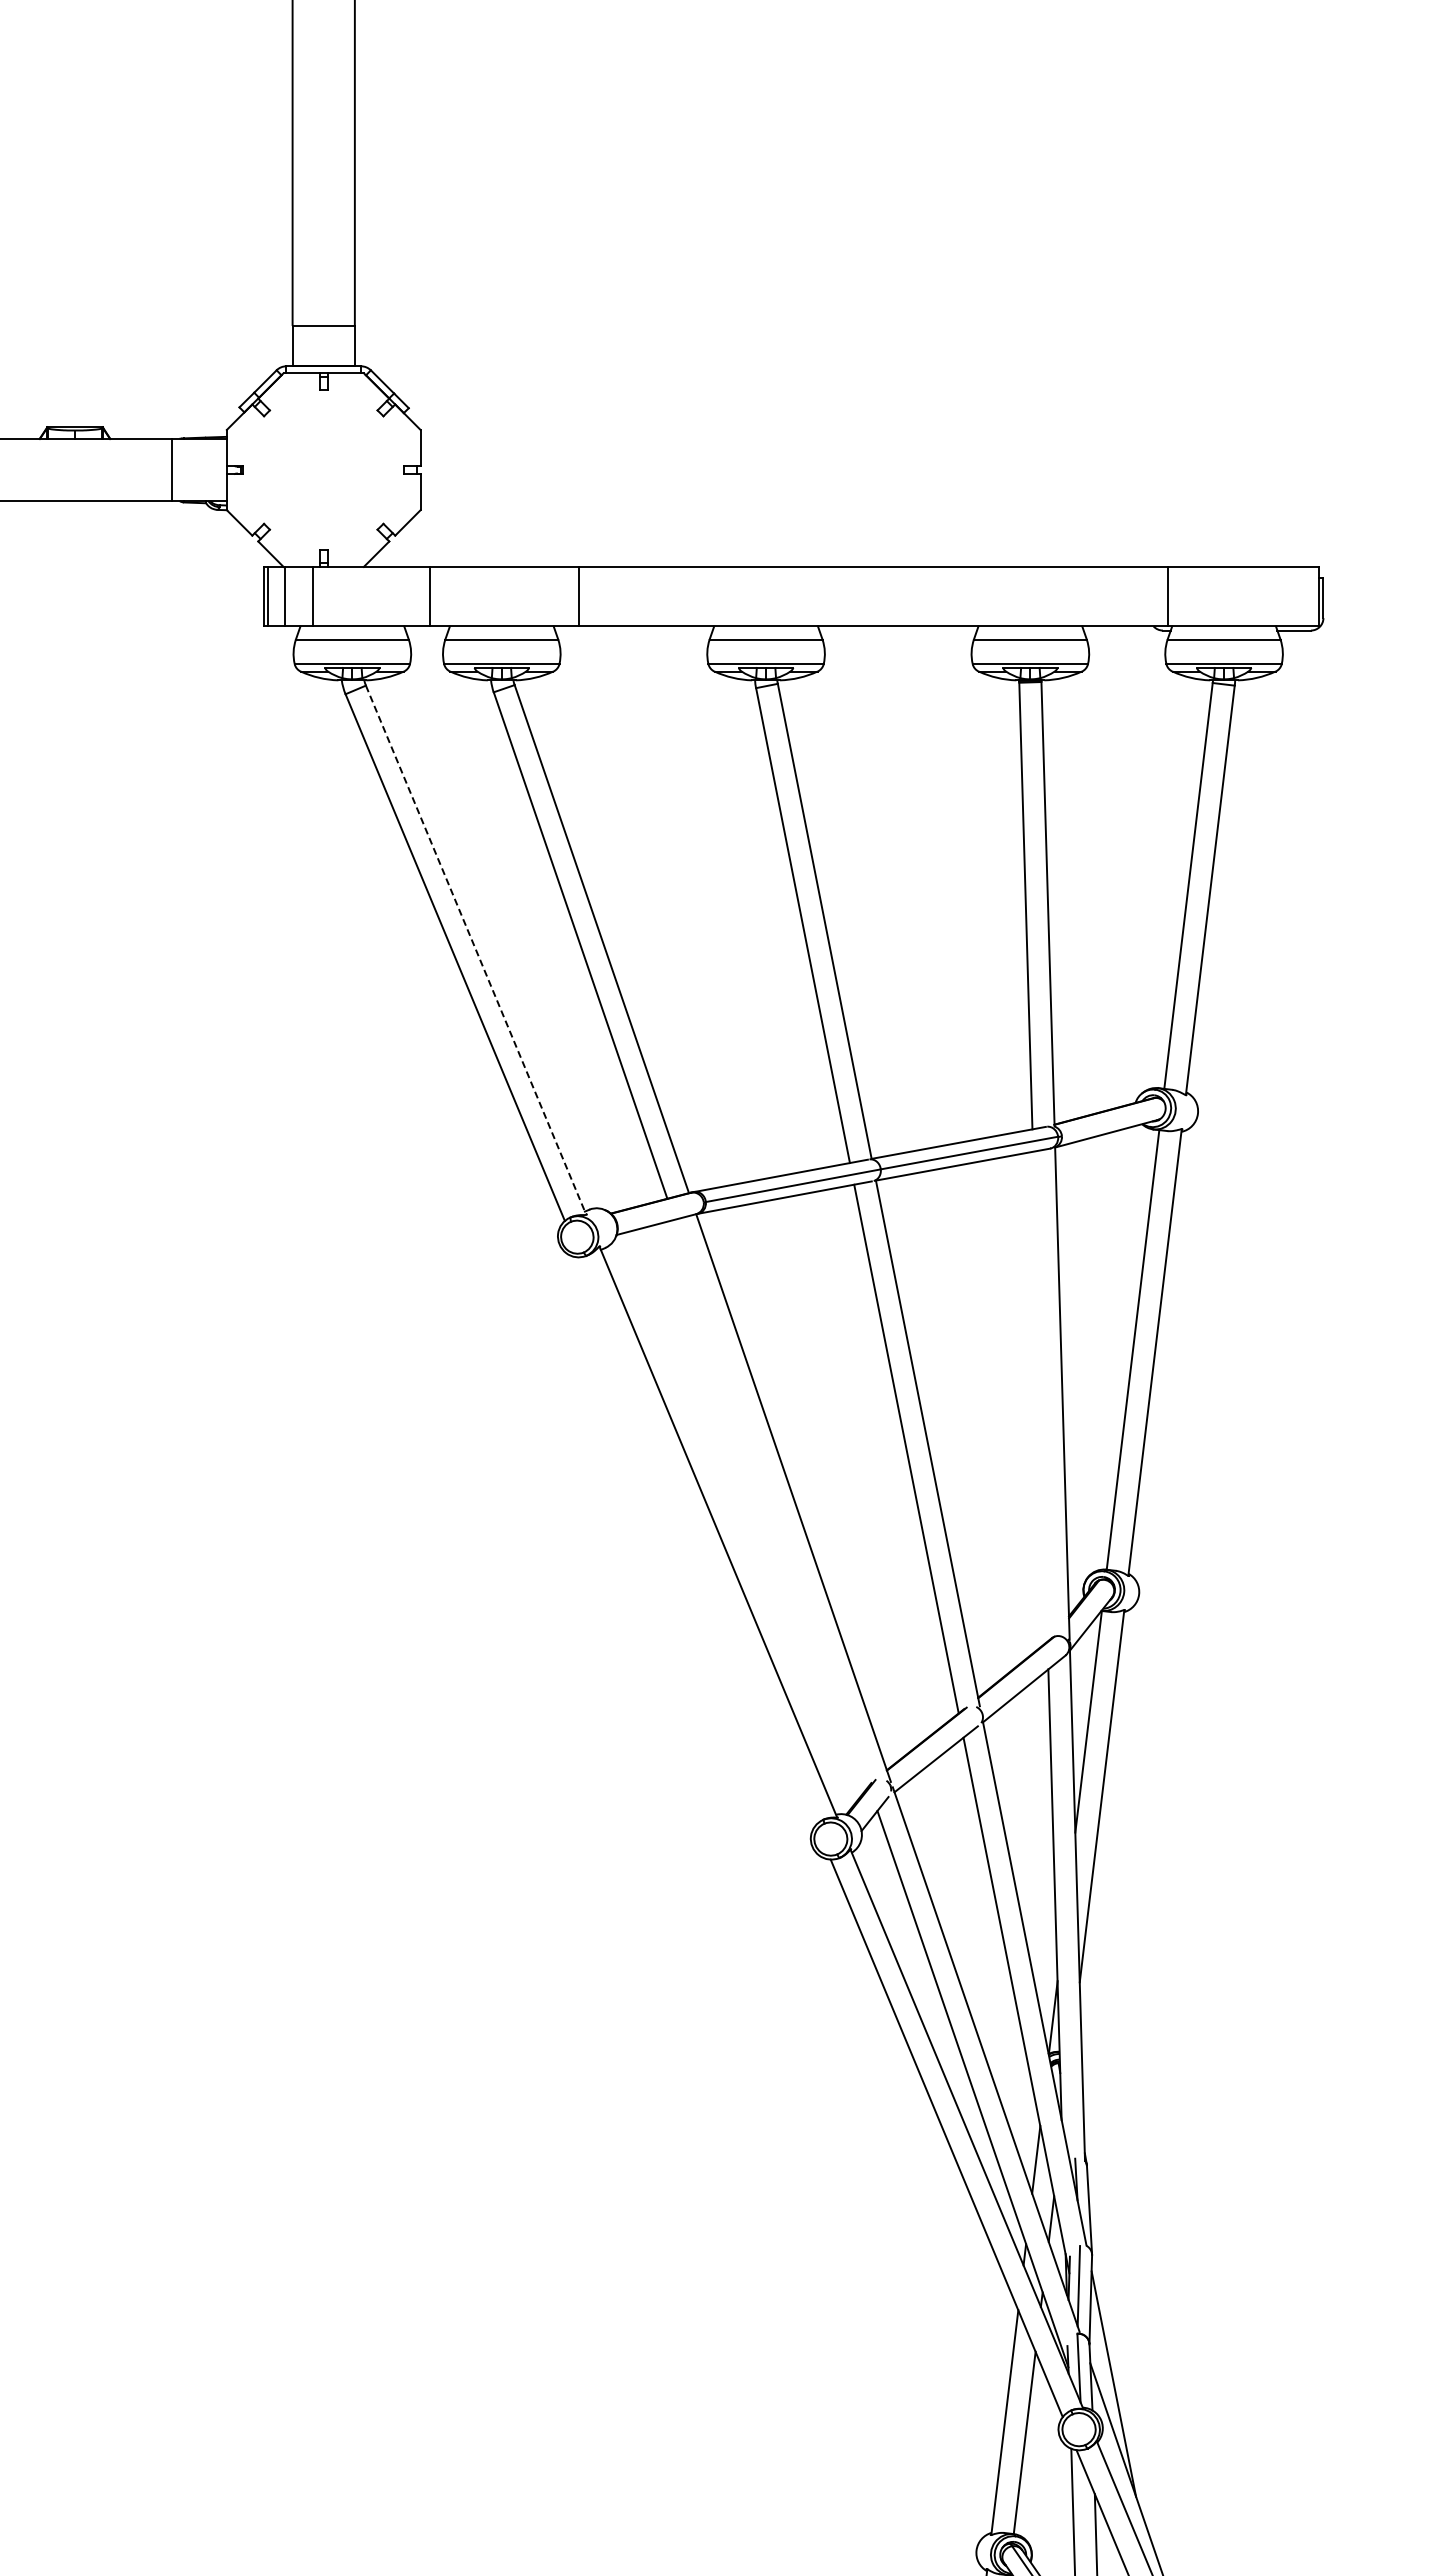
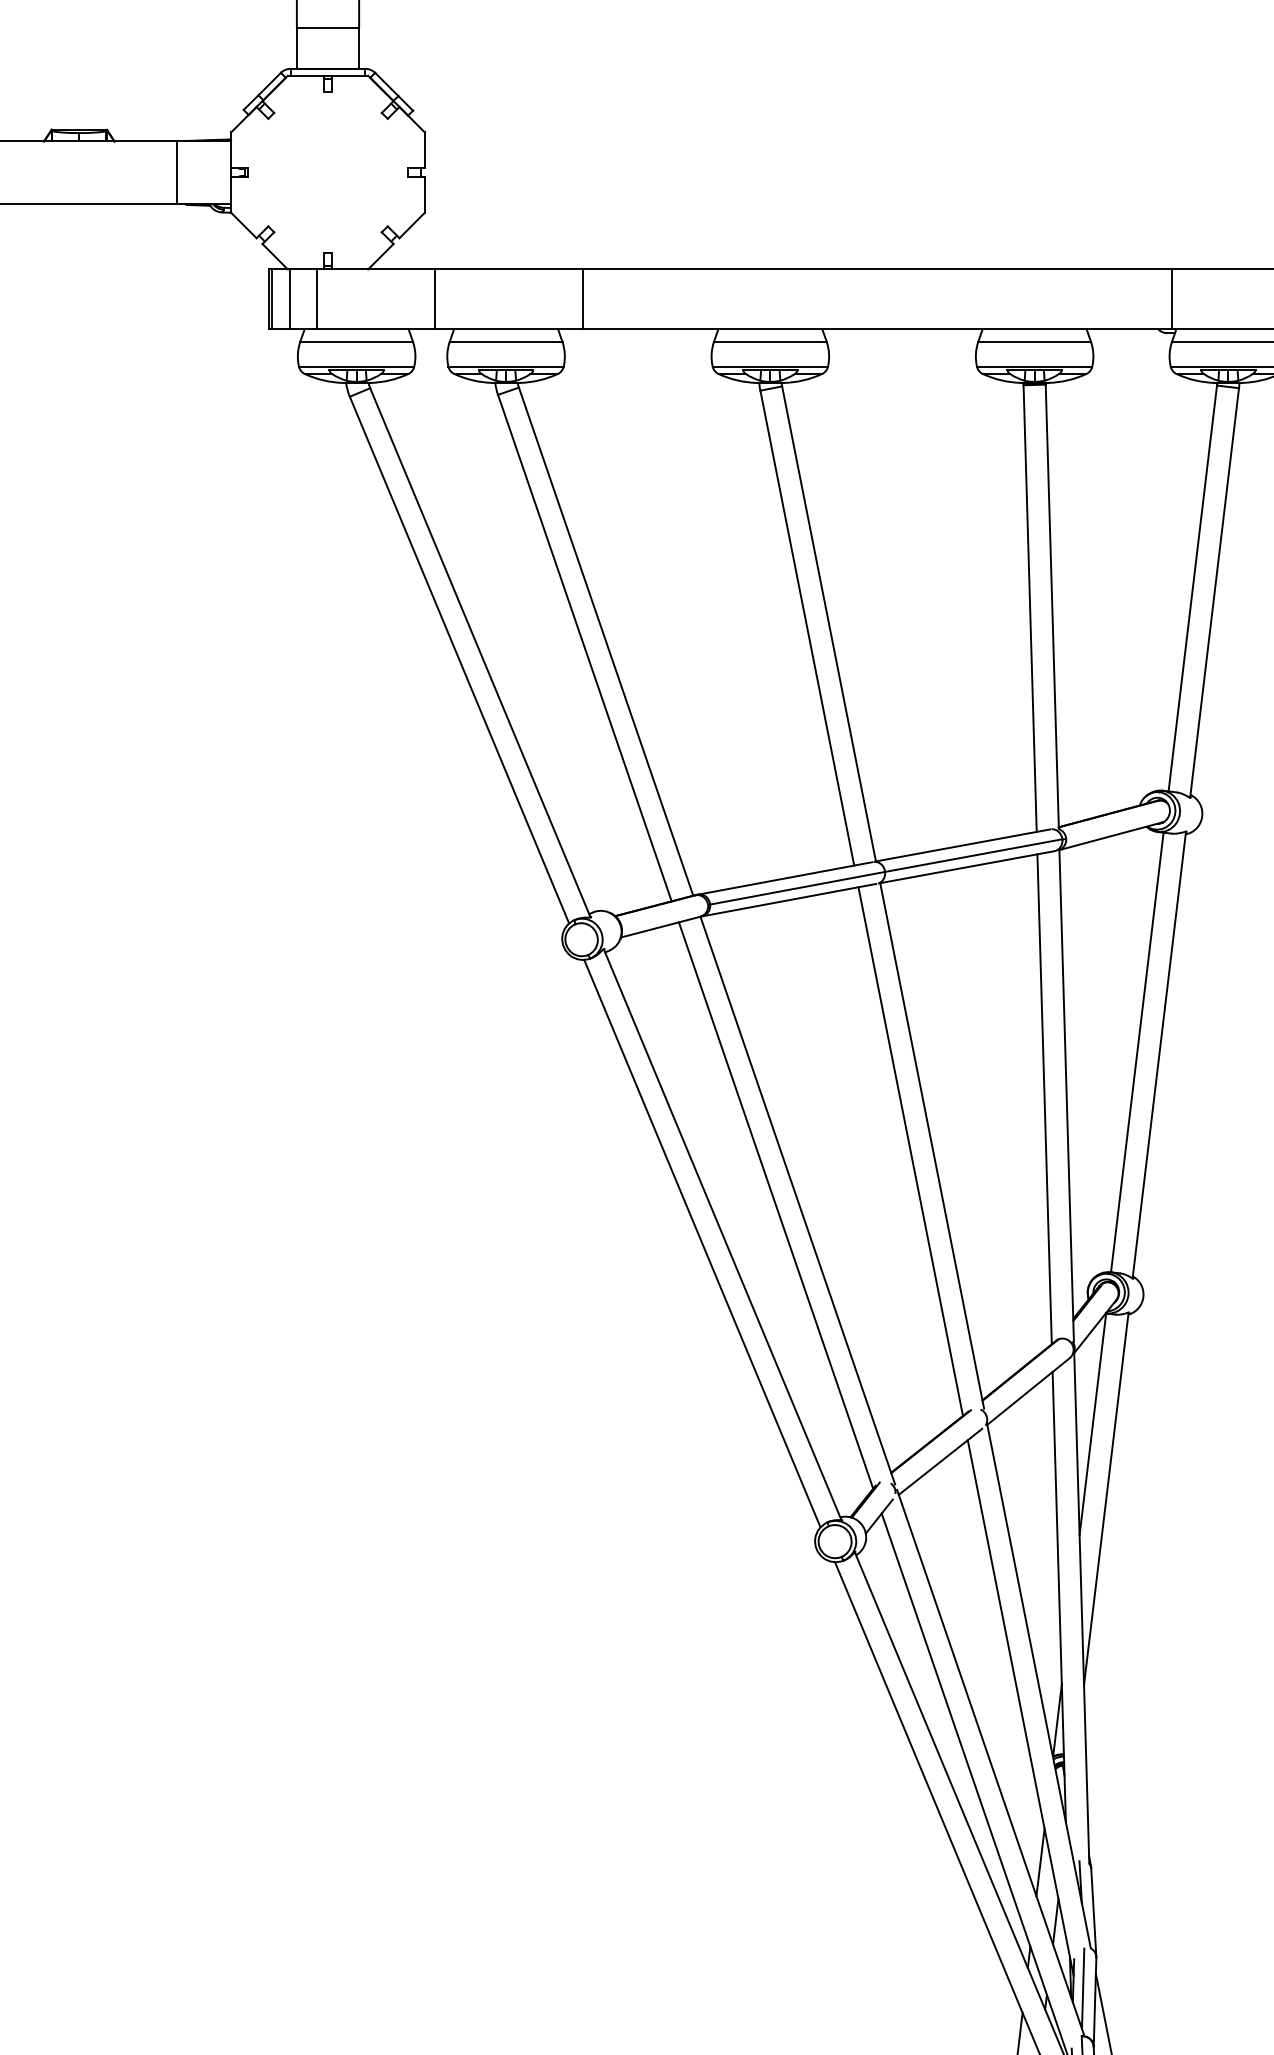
line: (476, 950) -> (480, 653), dashed -> solid
line: (1040, 1396) -> (1044, 1099), added
line: (771, 1502) -> (775, 1205), added
line: (697, 1540) -> (701, 1243), added

